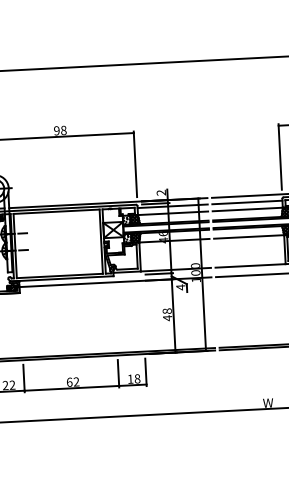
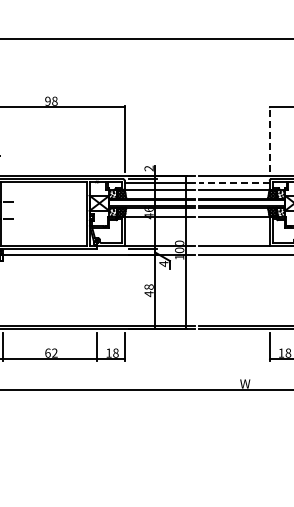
line: (280, 156) -> (269, 138), solid -> dashed
line: (247, 202) -> (234, 182), solid -> dashed

